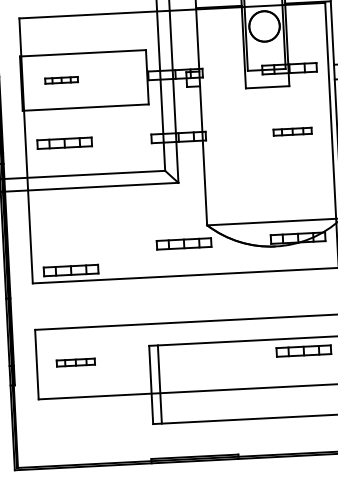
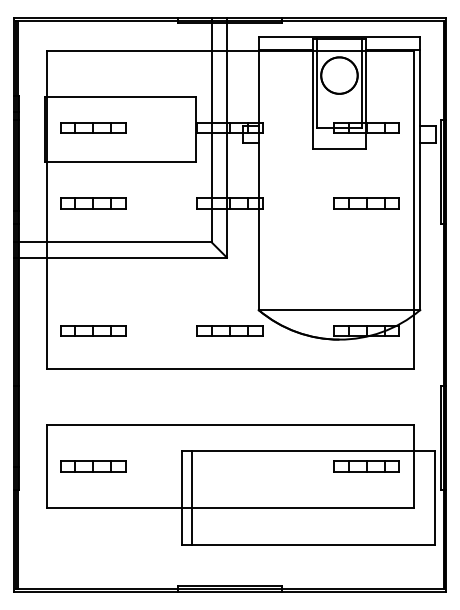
part: (61, 80) -> (93, 127), size x1.67
part: (292, 131) -> (366, 203), size x1.43
part: (71, 270) -> (93, 330), moved
part: (76, 362) -> (93, 466), size x1.43

